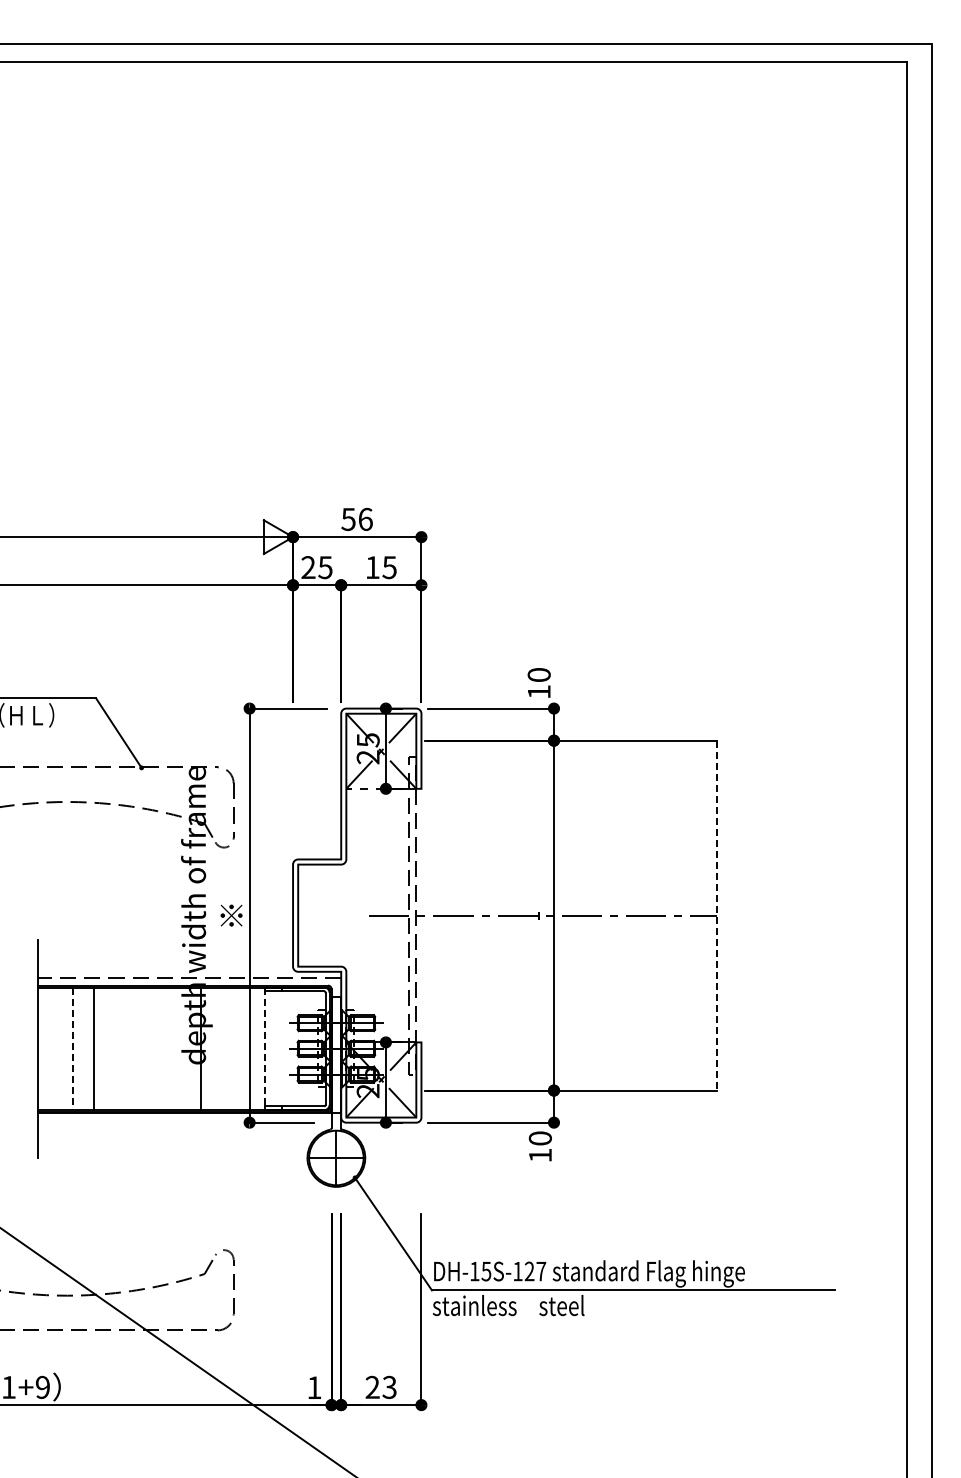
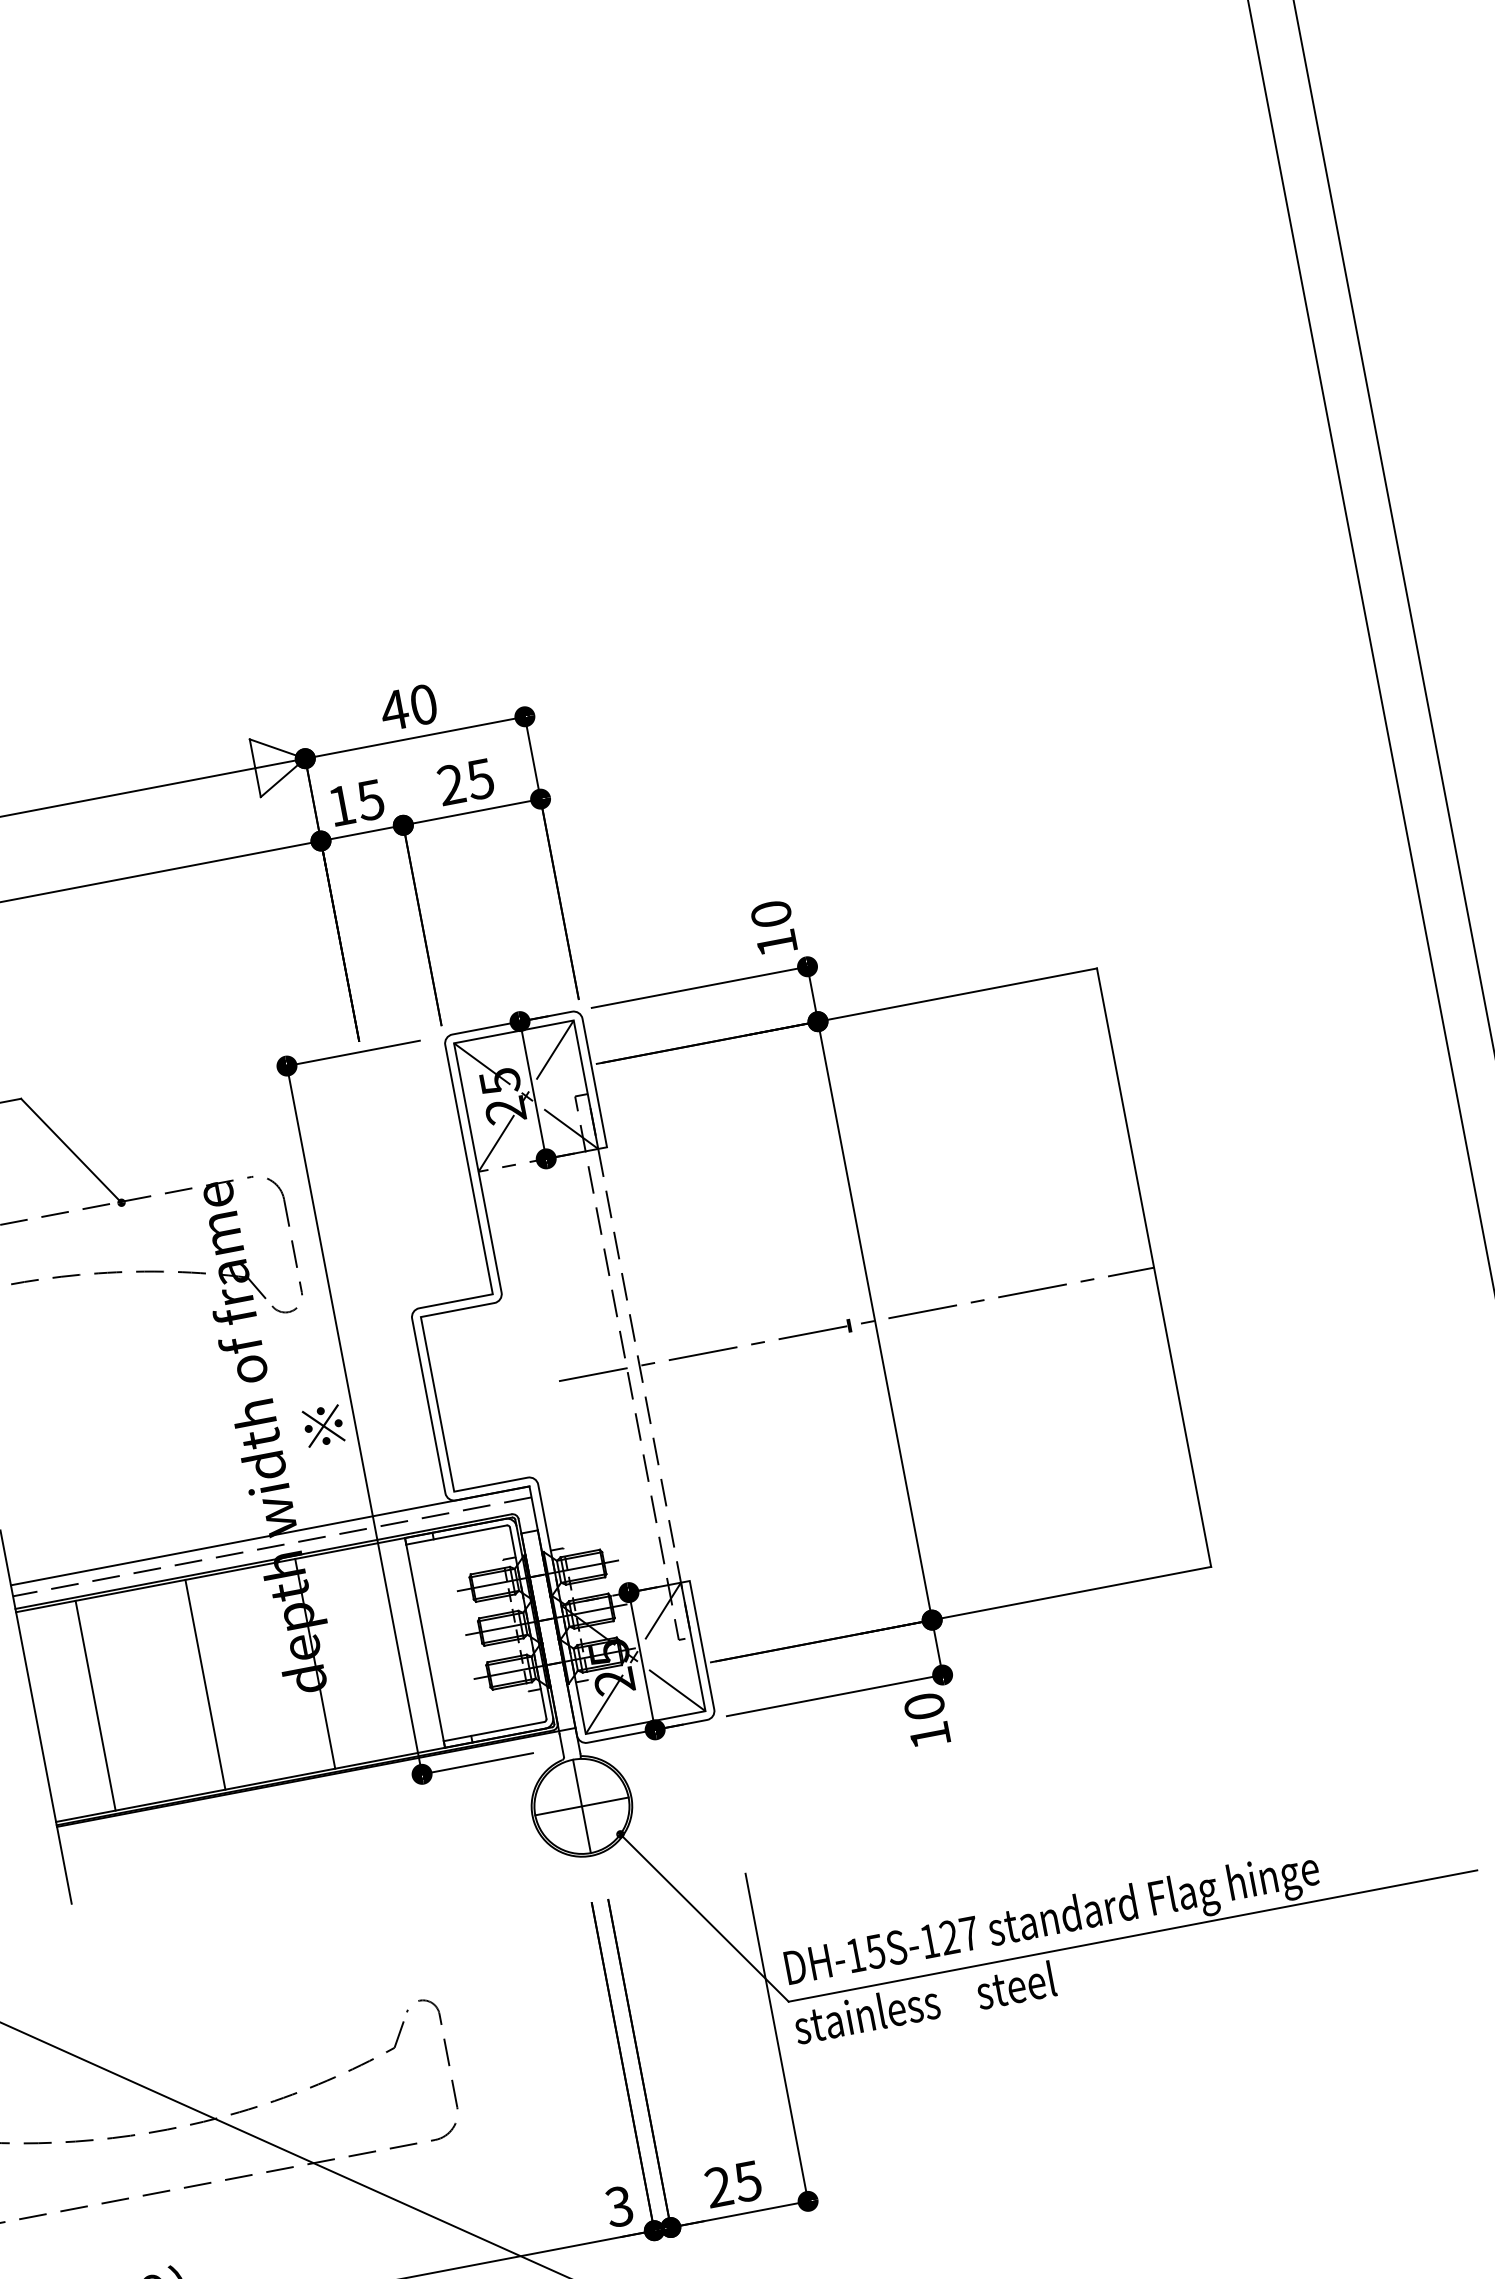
text: (356, 518) -> (407, 706), 56 -> 40
text: (308, 567) -> (341, 805), 25 -> 15
text: (372, 567) -> (451, 784), 15 -> 25
line: (717, 915) -> (1154, 1267), dashed -> solid
line: (189, 971) -> (269, 1535), added
line: (94, 1048) -> (206, 1684), moved
line: (72, 1049) -> (95, 1706), dashed -> solid
line: (265, 1049) -> (425, 1643), dashed -> solid
text: (389, 1386) -> (747, 2179), 23 -> 25
text: (314, 1387) -> (619, 2206), 1 -> 3

